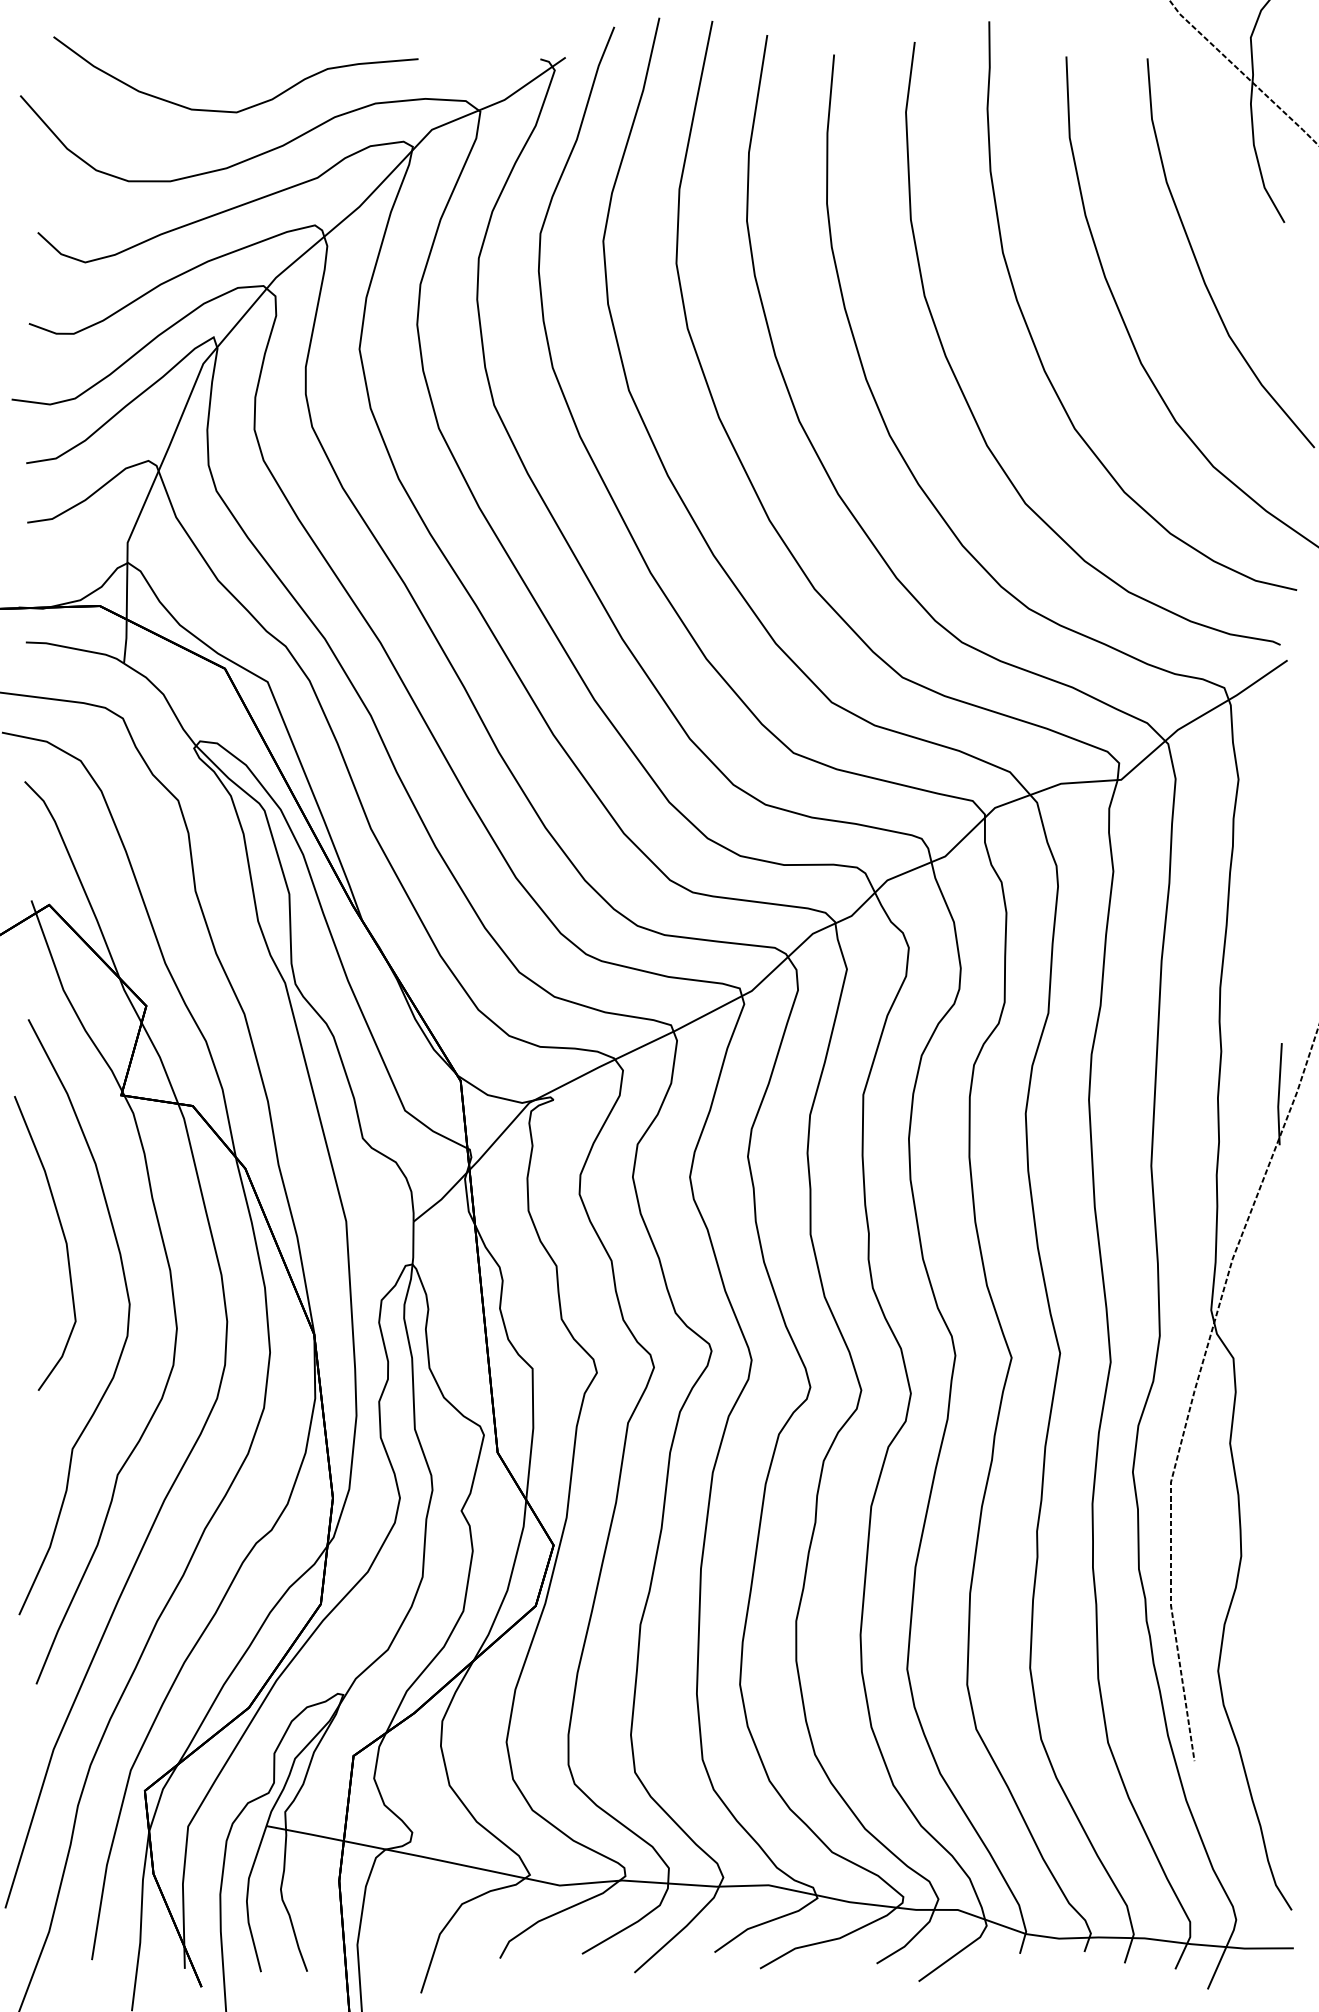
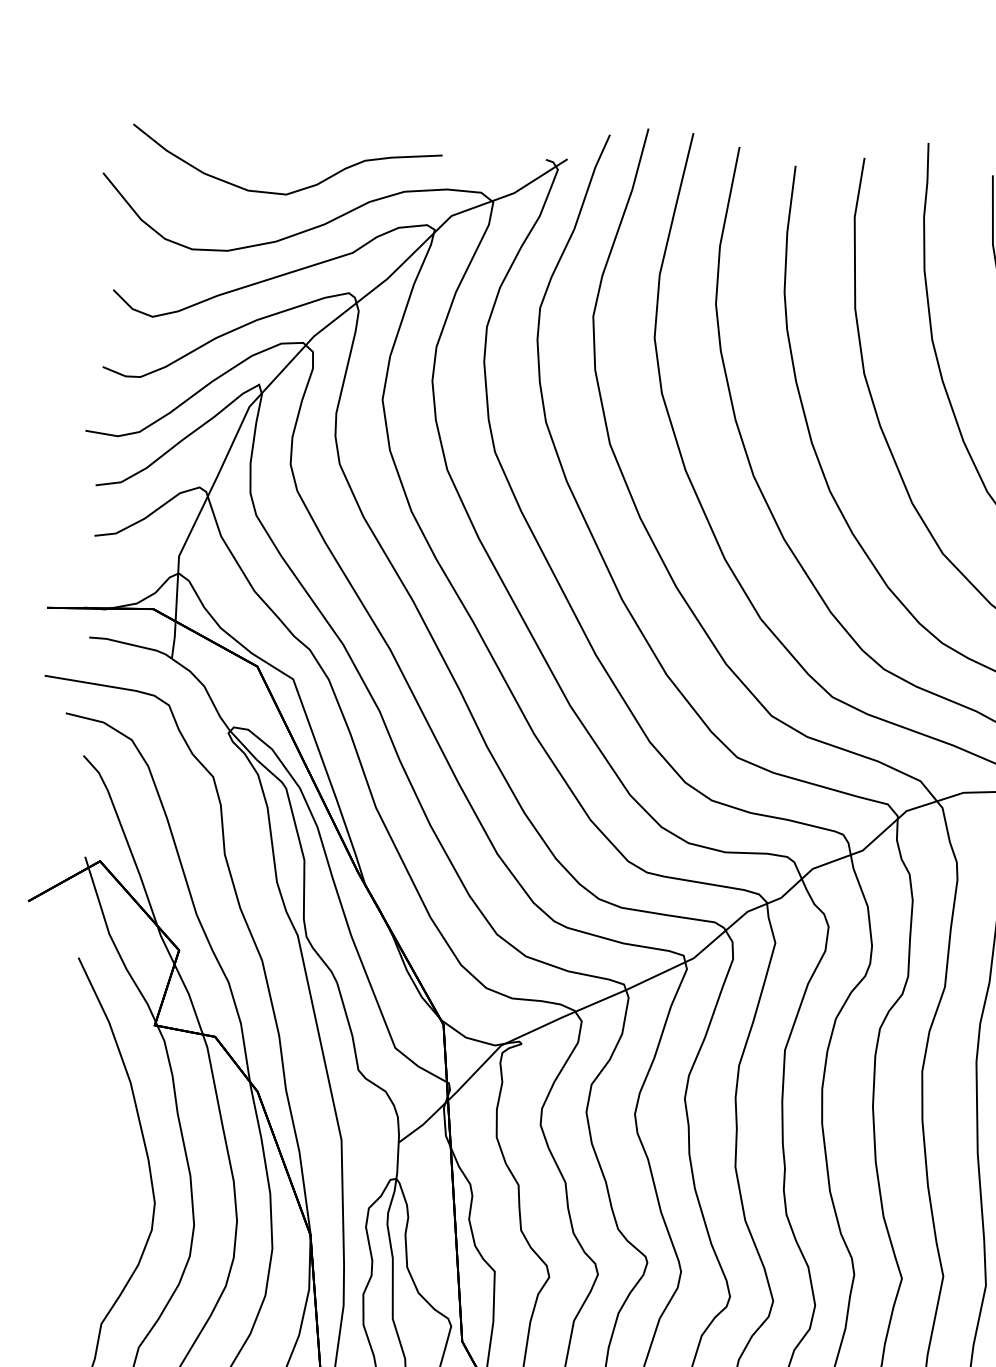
curve: (63, 1237) -> (100, 1144), removed

